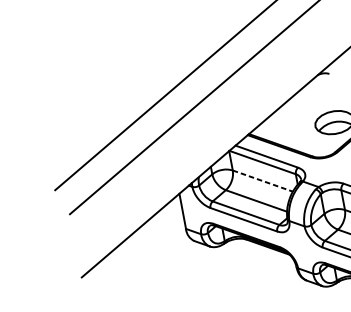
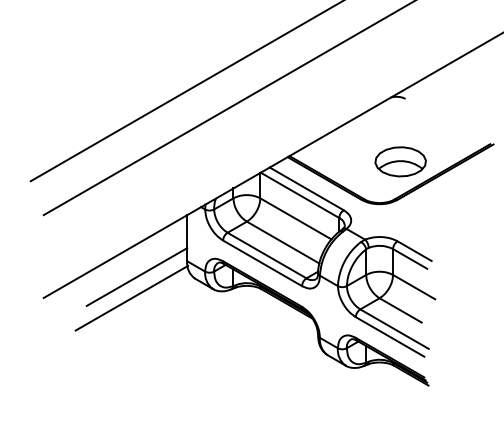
line: (263, 181) -> (296, 219), dashed -> solid
line: (149, 247) -> (136, 276), added
line: (148, 264) -> (131, 297), added

